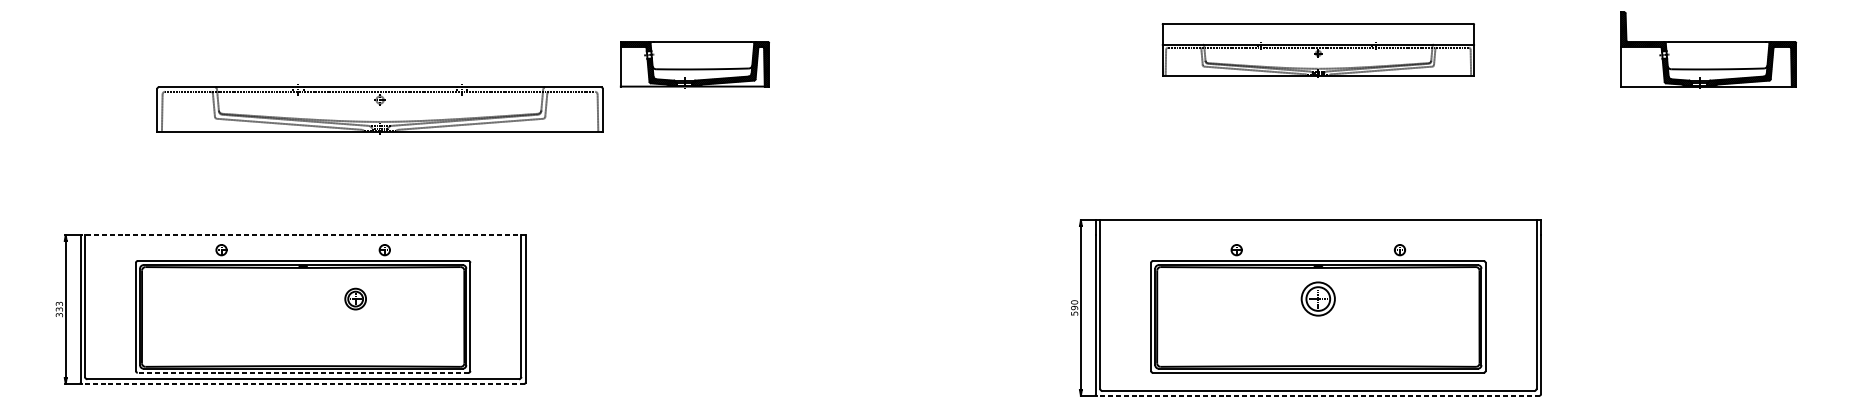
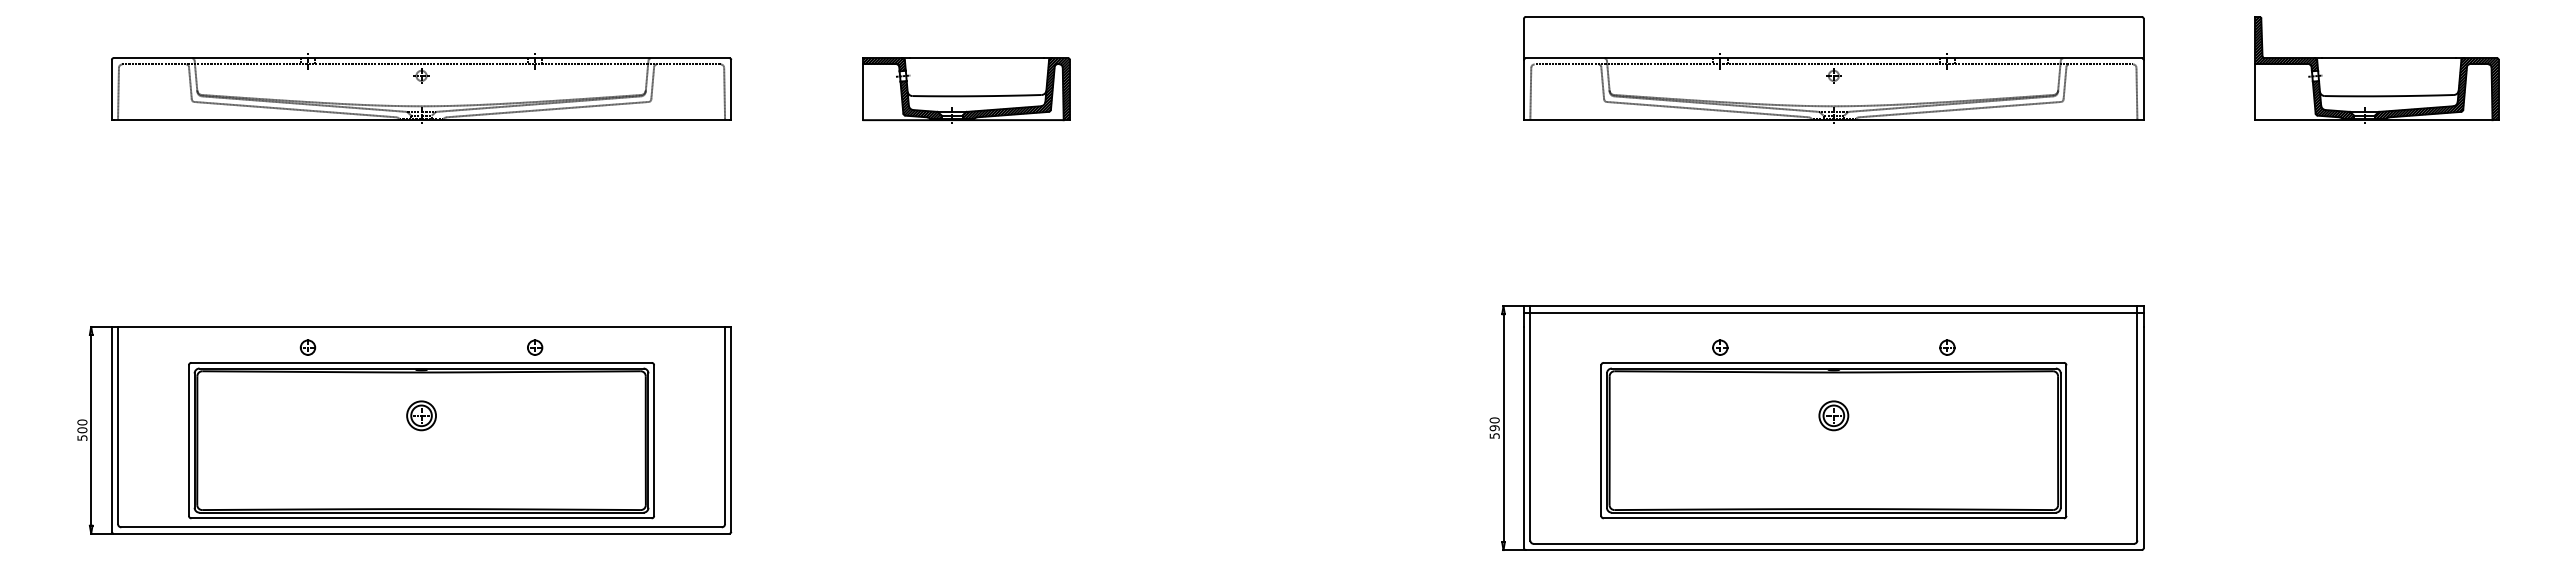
part: (1318, 50) -> (1833, 69), size x1.43
part: (380, 109) -> (421, 88), moved
line: (1318, 224) -> (1833, 312), added
line: (303, 235) -> (421, 327), dashed -> solid
part: (355, 298) -> (421, 415), moved
part: (1318, 298) -> (1833, 415), size x0.62
text: (59, 308) -> (82, 429), 333 -> 500
line: (303, 372) -> (421, 518), dashed -> solid
line: (303, 383) -> (421, 533), dashed -> solid
line: (1318, 395) -> (1833, 550), dashed -> solid

